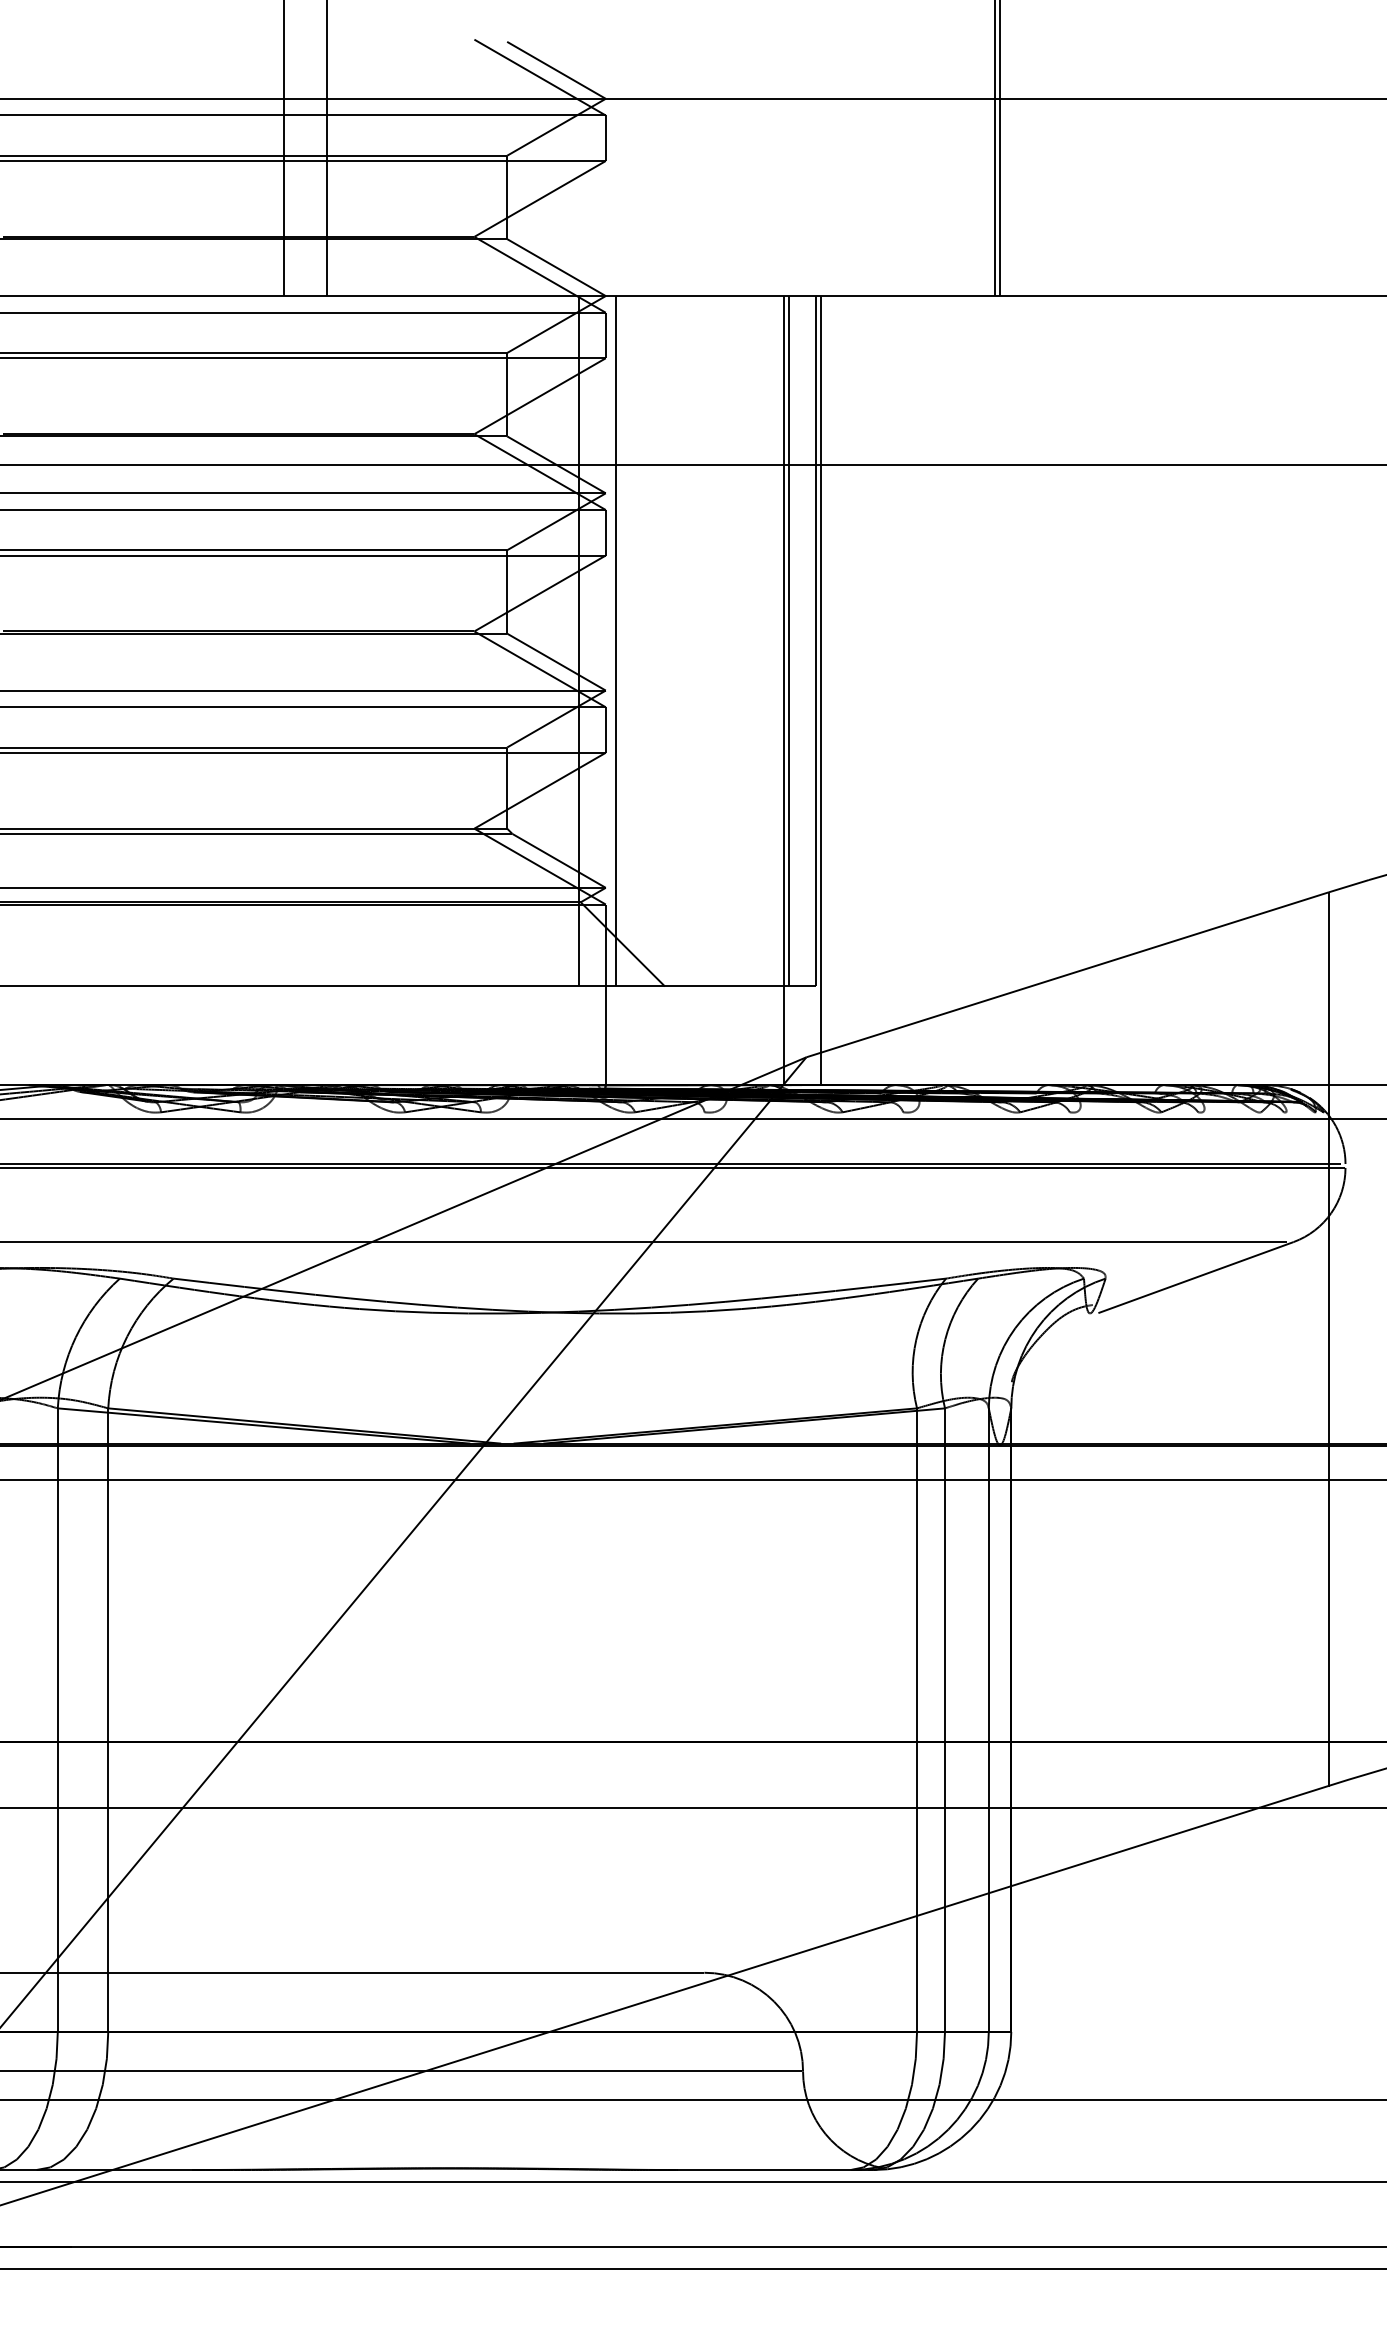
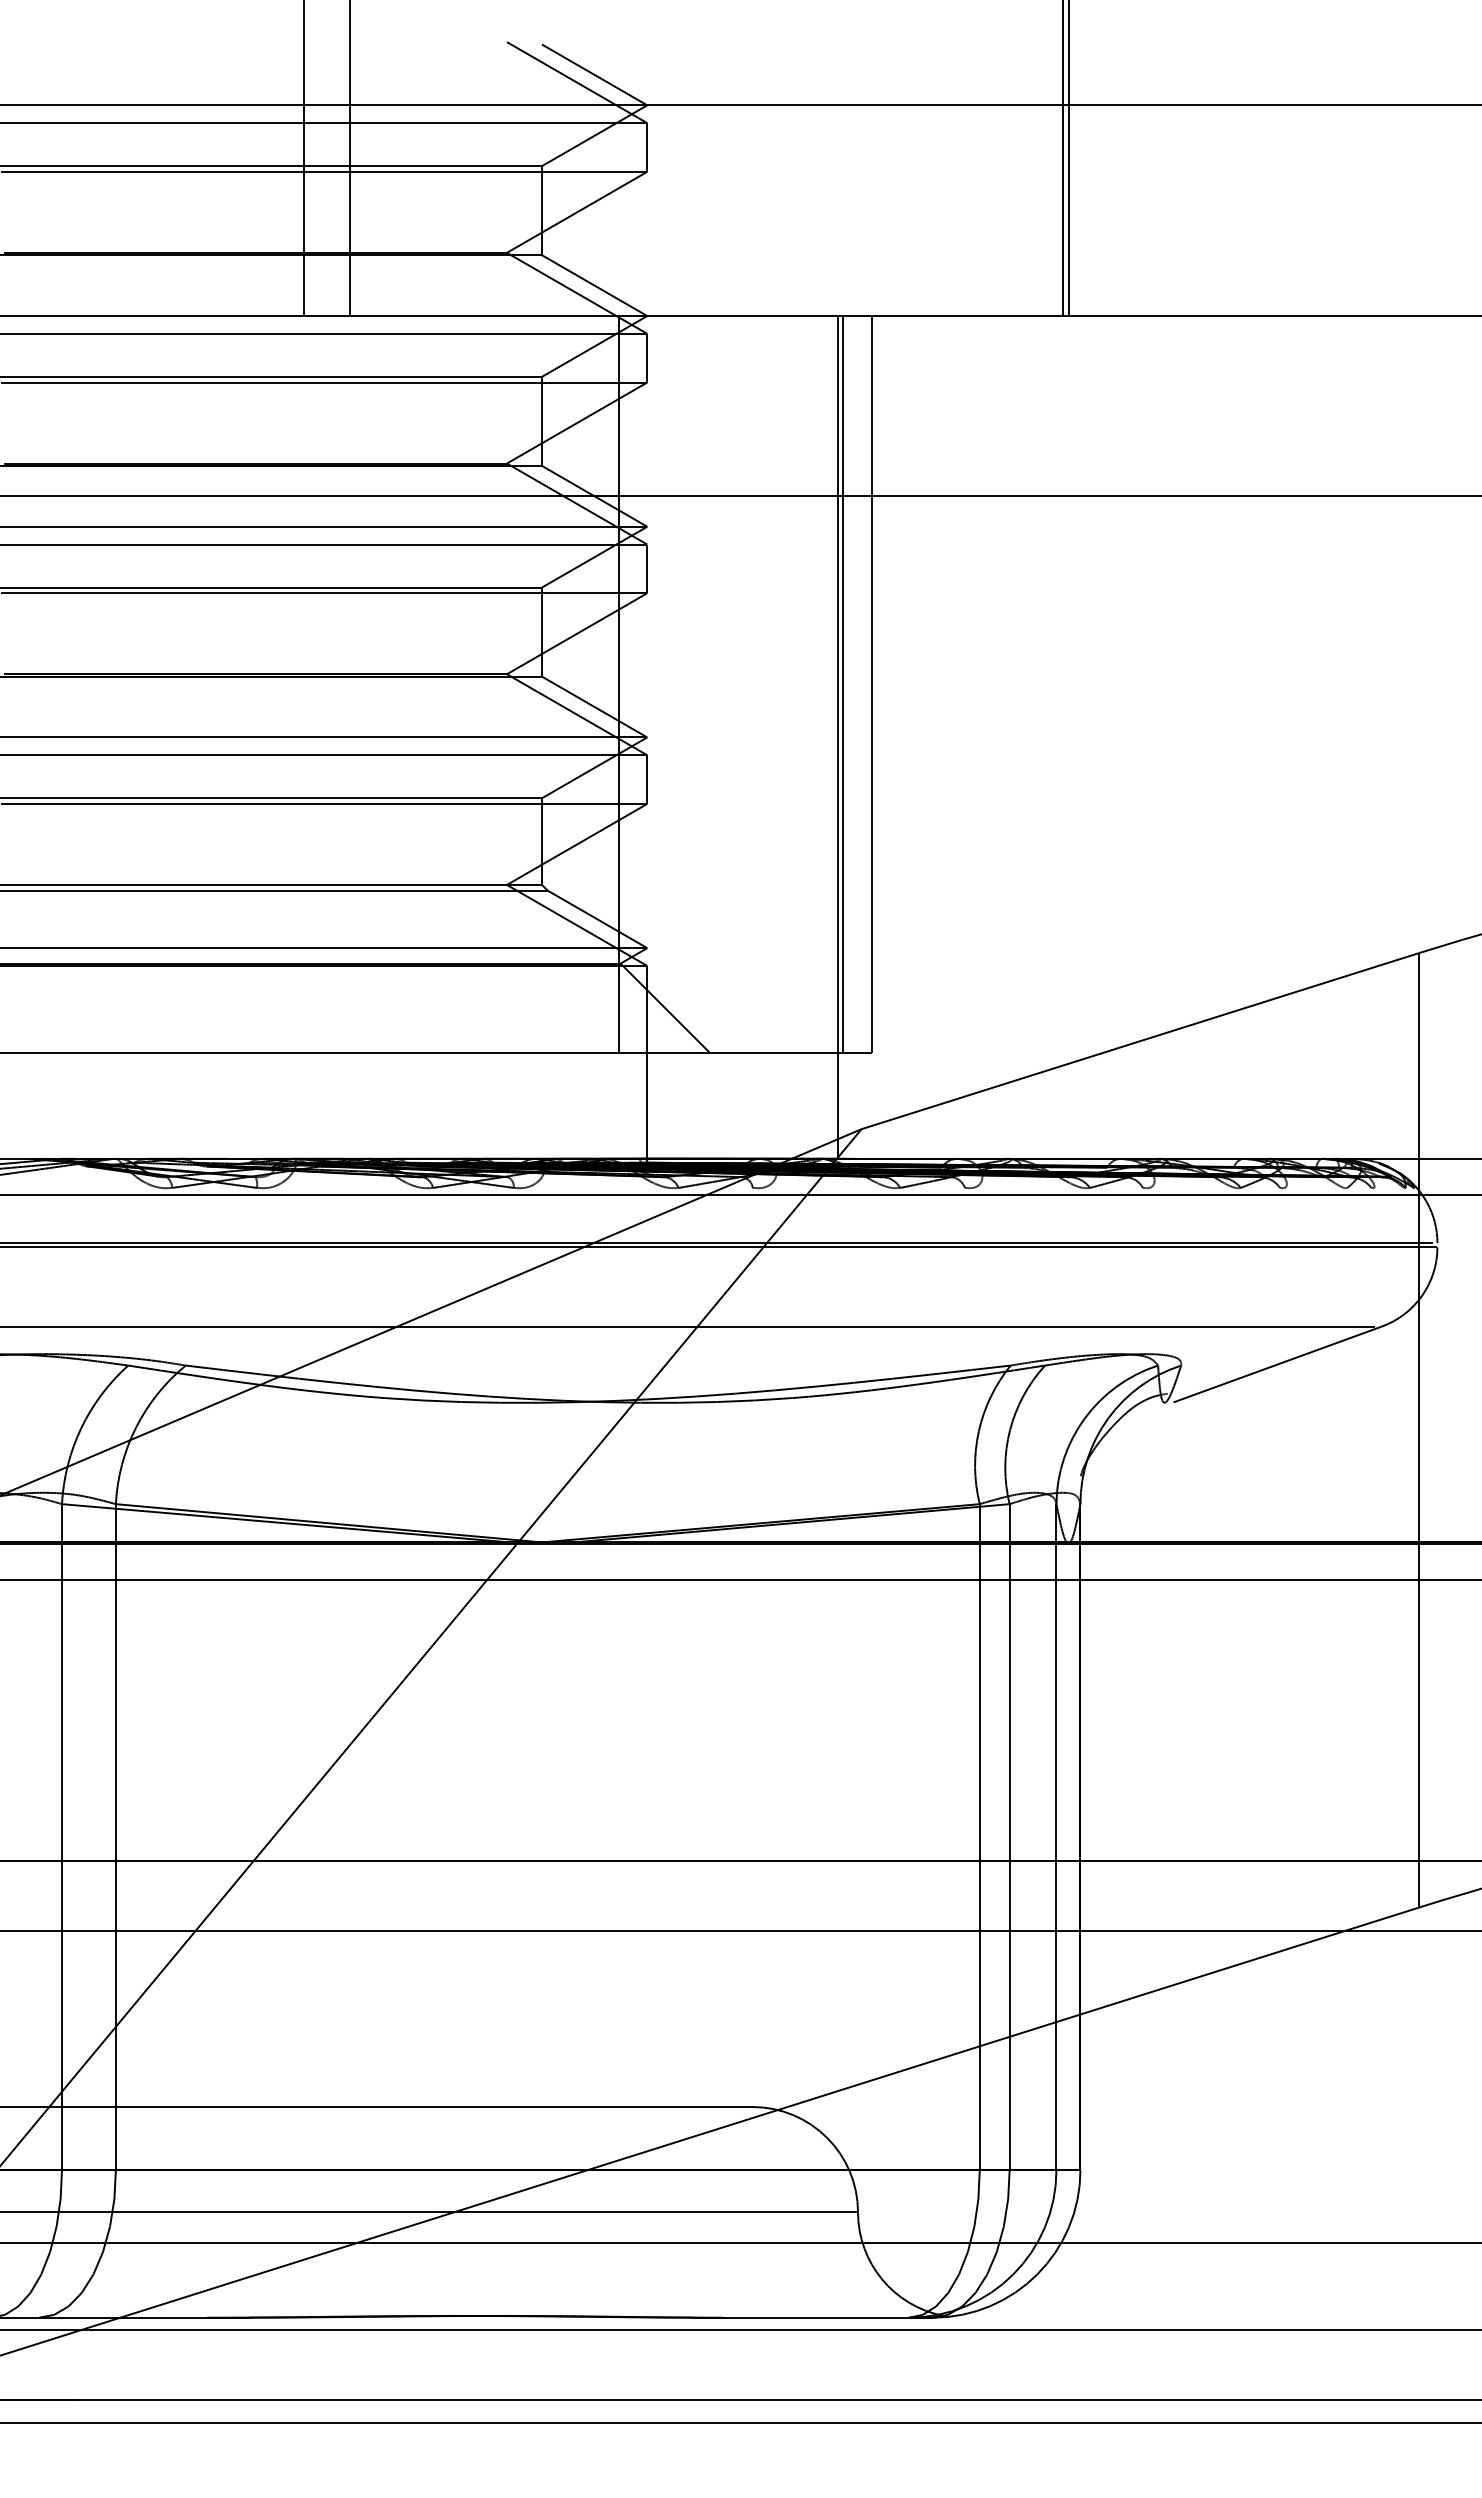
line: (615, 641) -> (657, 684), removed
line: (821, 690) -> (877, 737), removed

